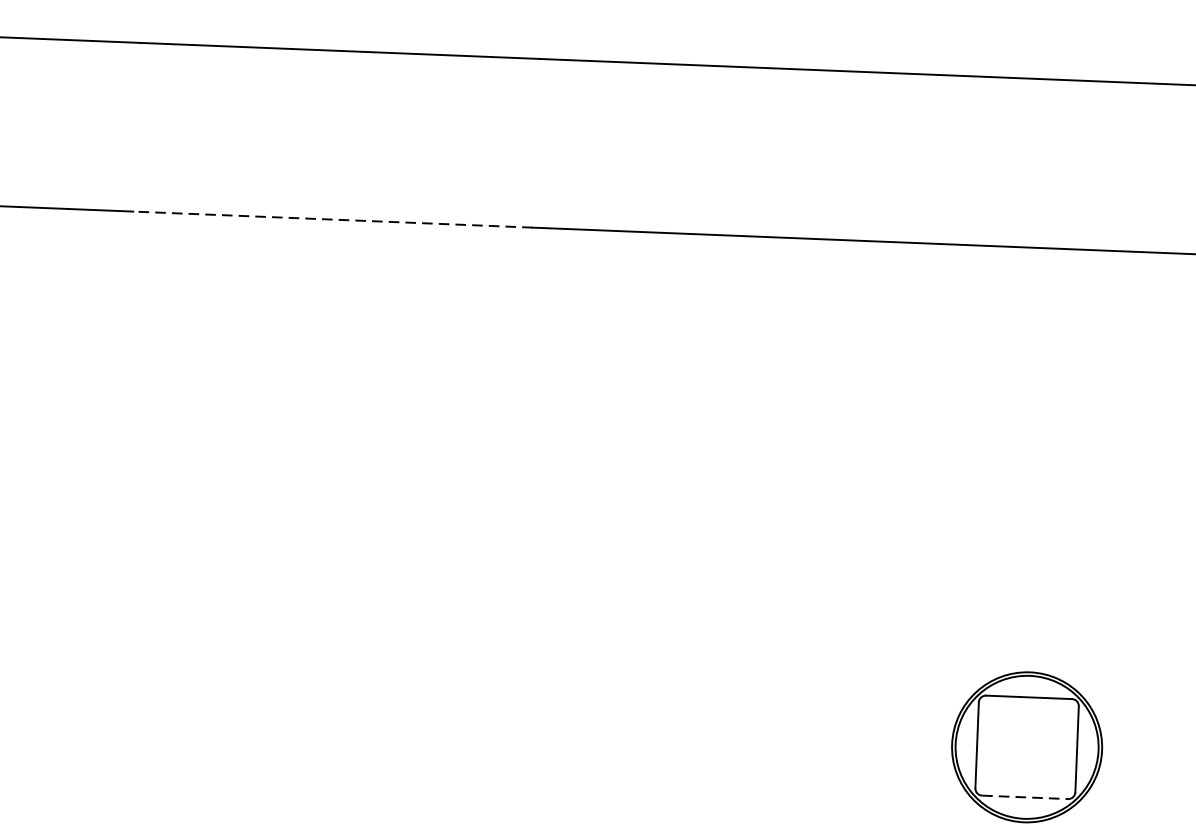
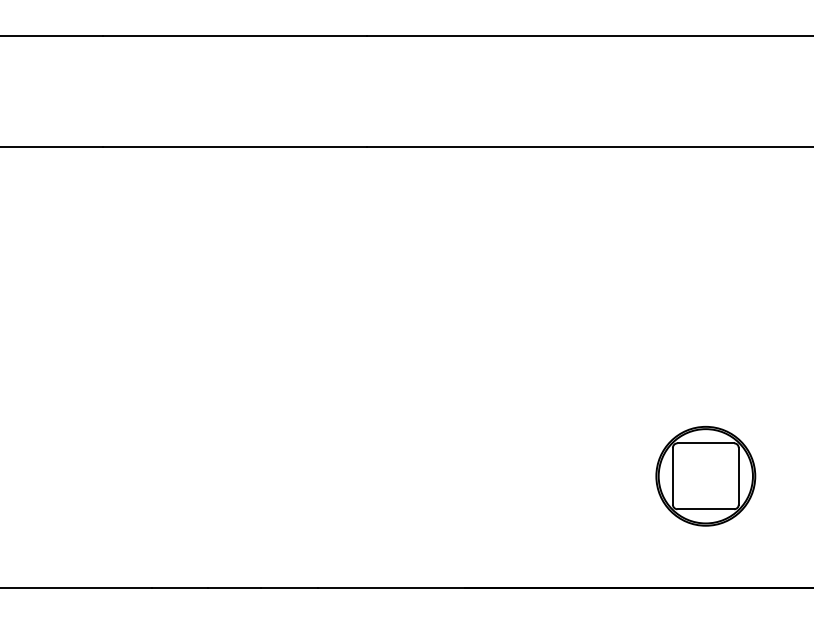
line: (332, 220) -> (234, 147), dashed -> solid
line: (1026, 797) -> (706, 509), dashed -> solid

